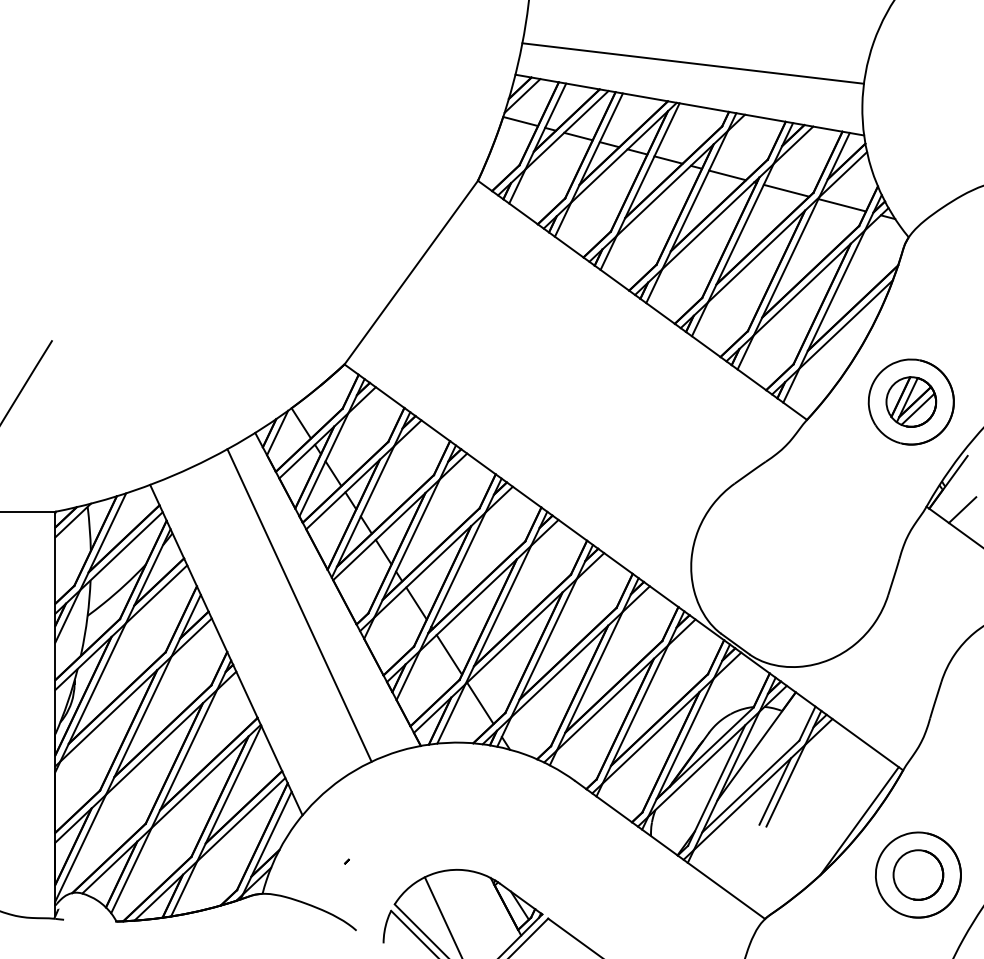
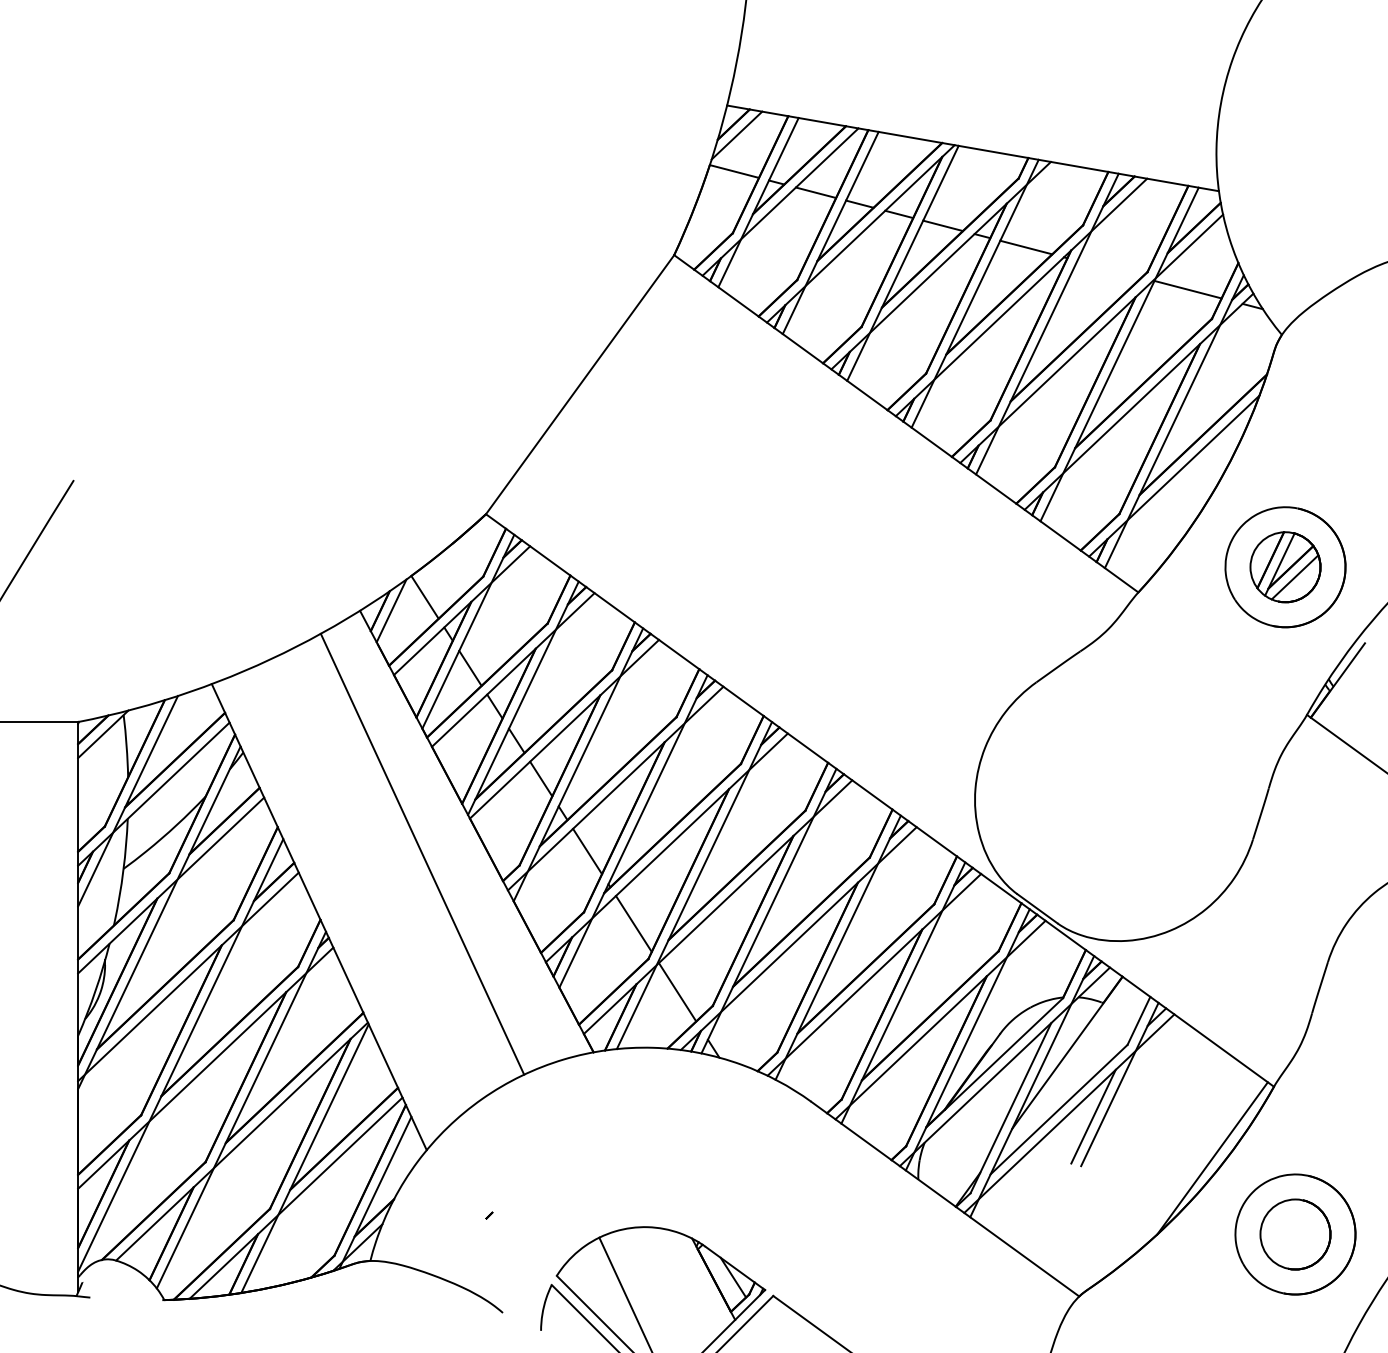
line: (692, 63) -> (977, 89), removed
line: (786, 190) -> (1109, 268), removed
line: (962, 509) -> (1357, 719), removed

